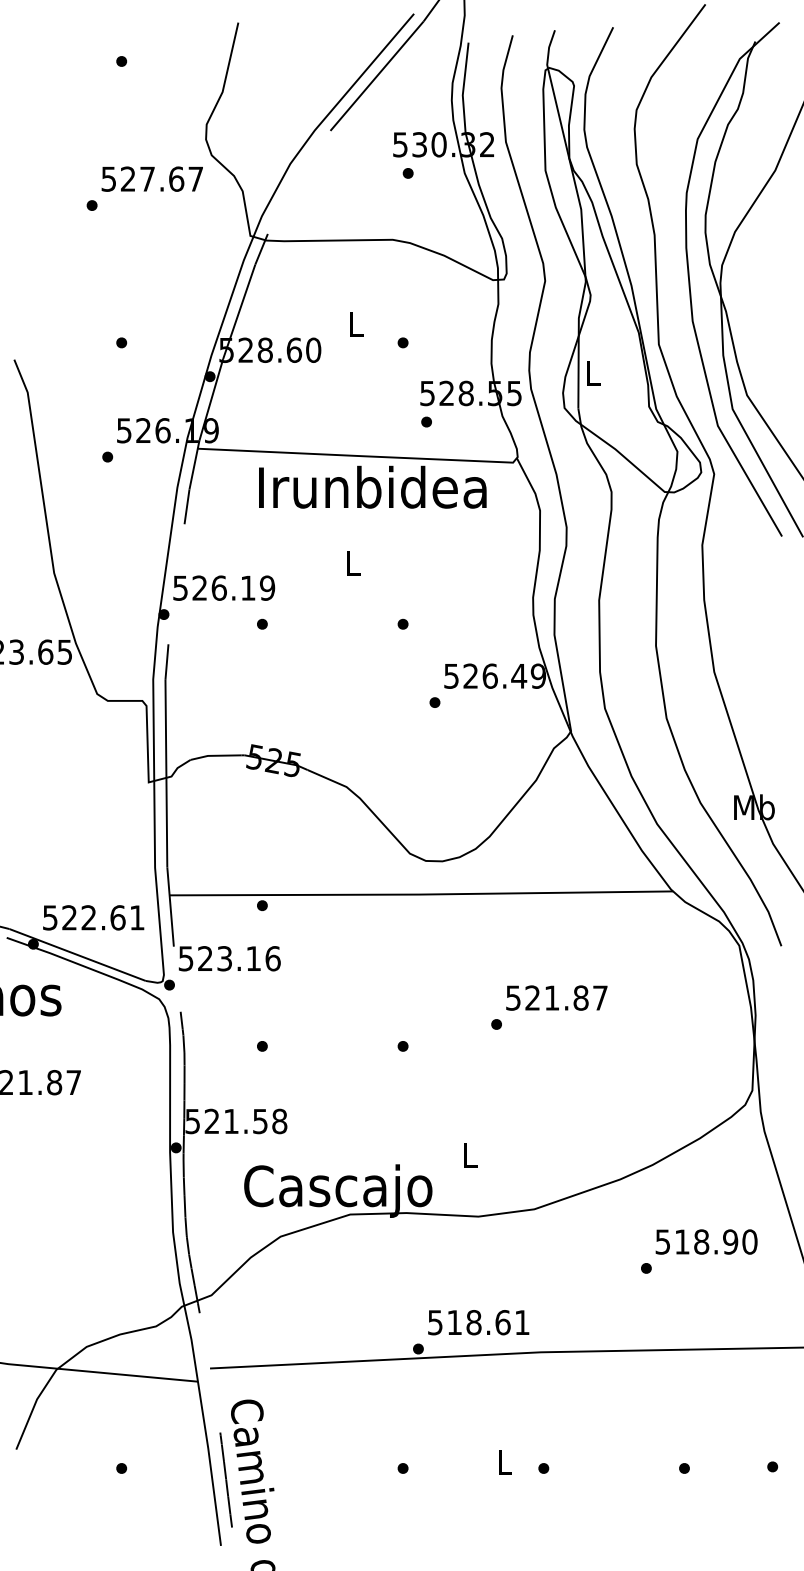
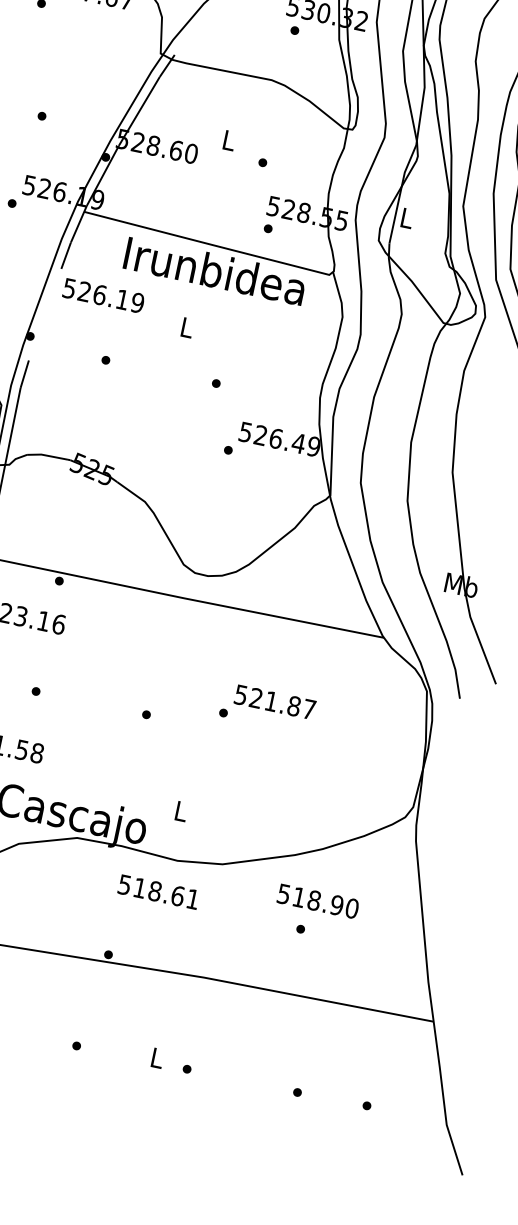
text: (224, 587) -> (104, 295), moved
text: (706, 1241) -> (318, 901), moved
text: (478, 1322) -> (158, 891), moved

